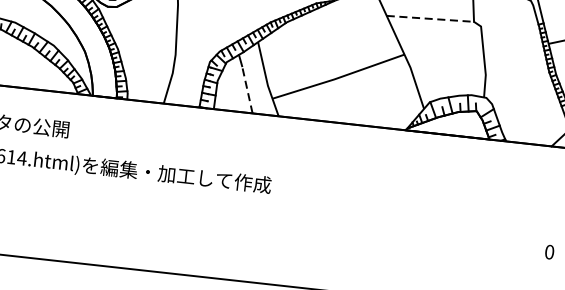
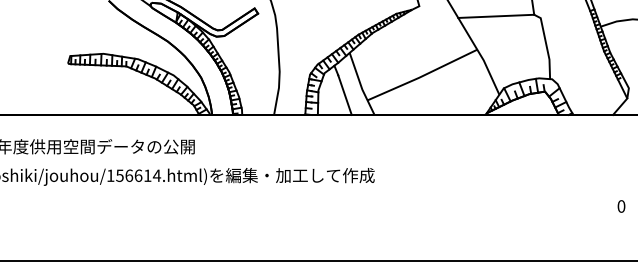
line: (430, 19) -> (496, 16), dashed -> solid
line: (246, 89) -> (344, 94), dashed -> solid

